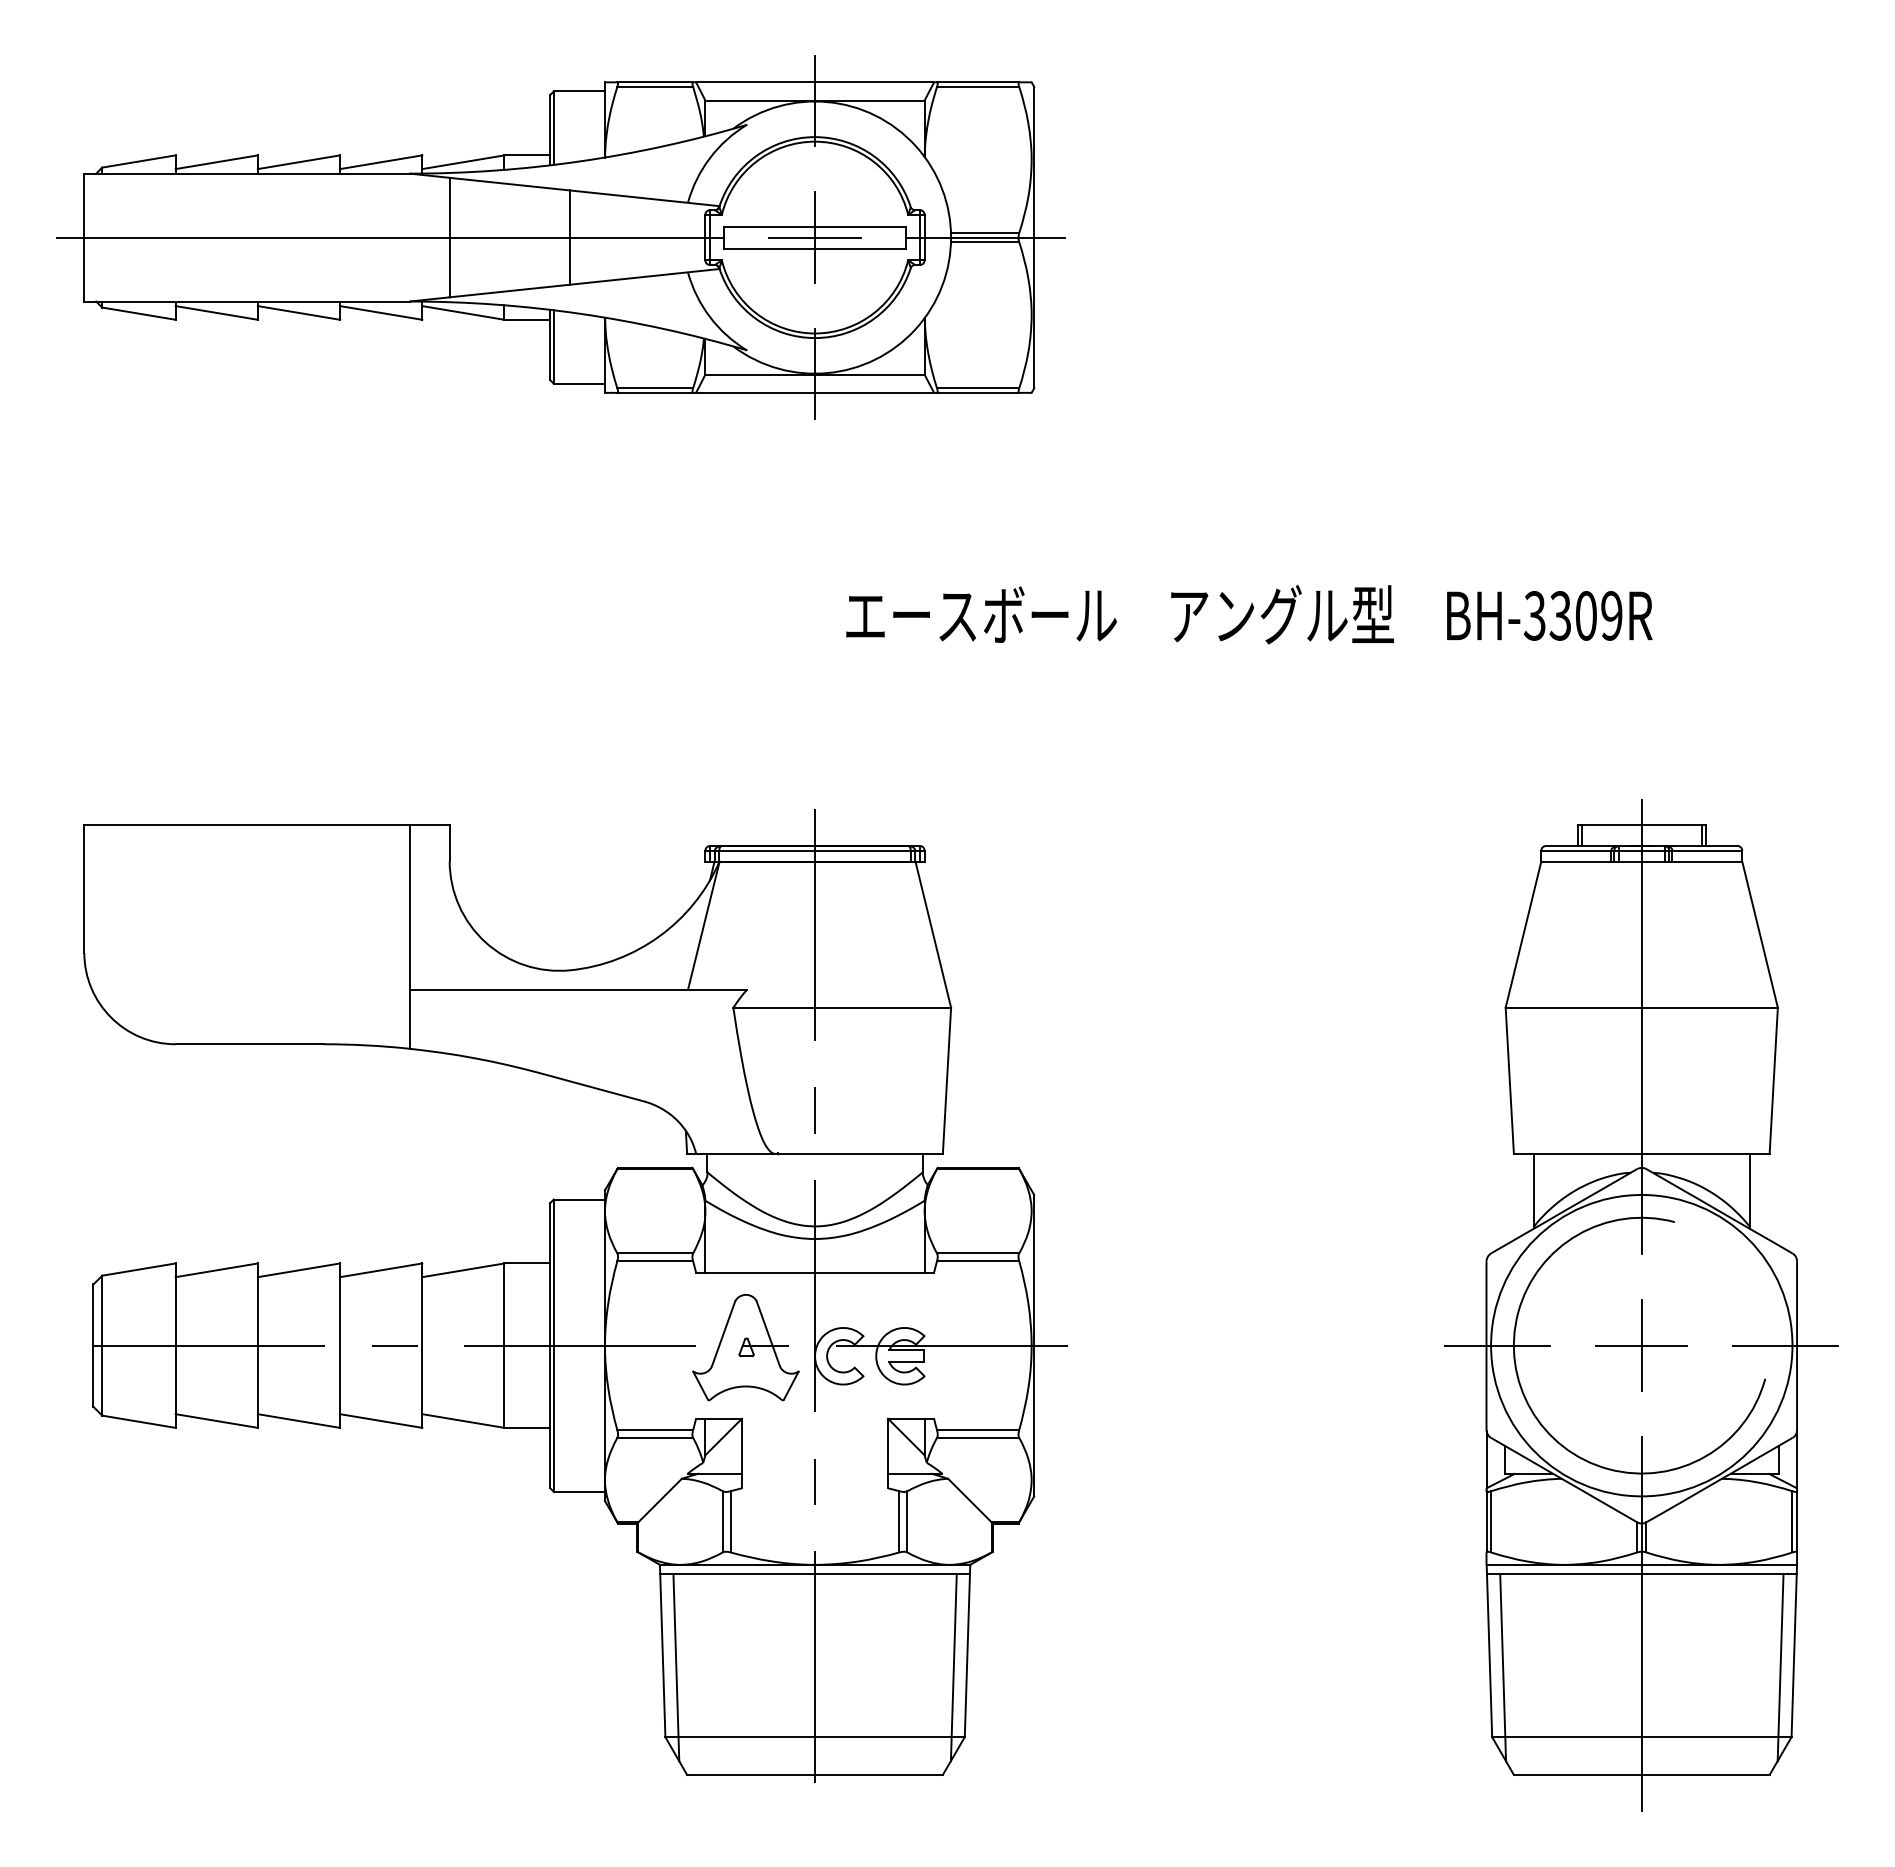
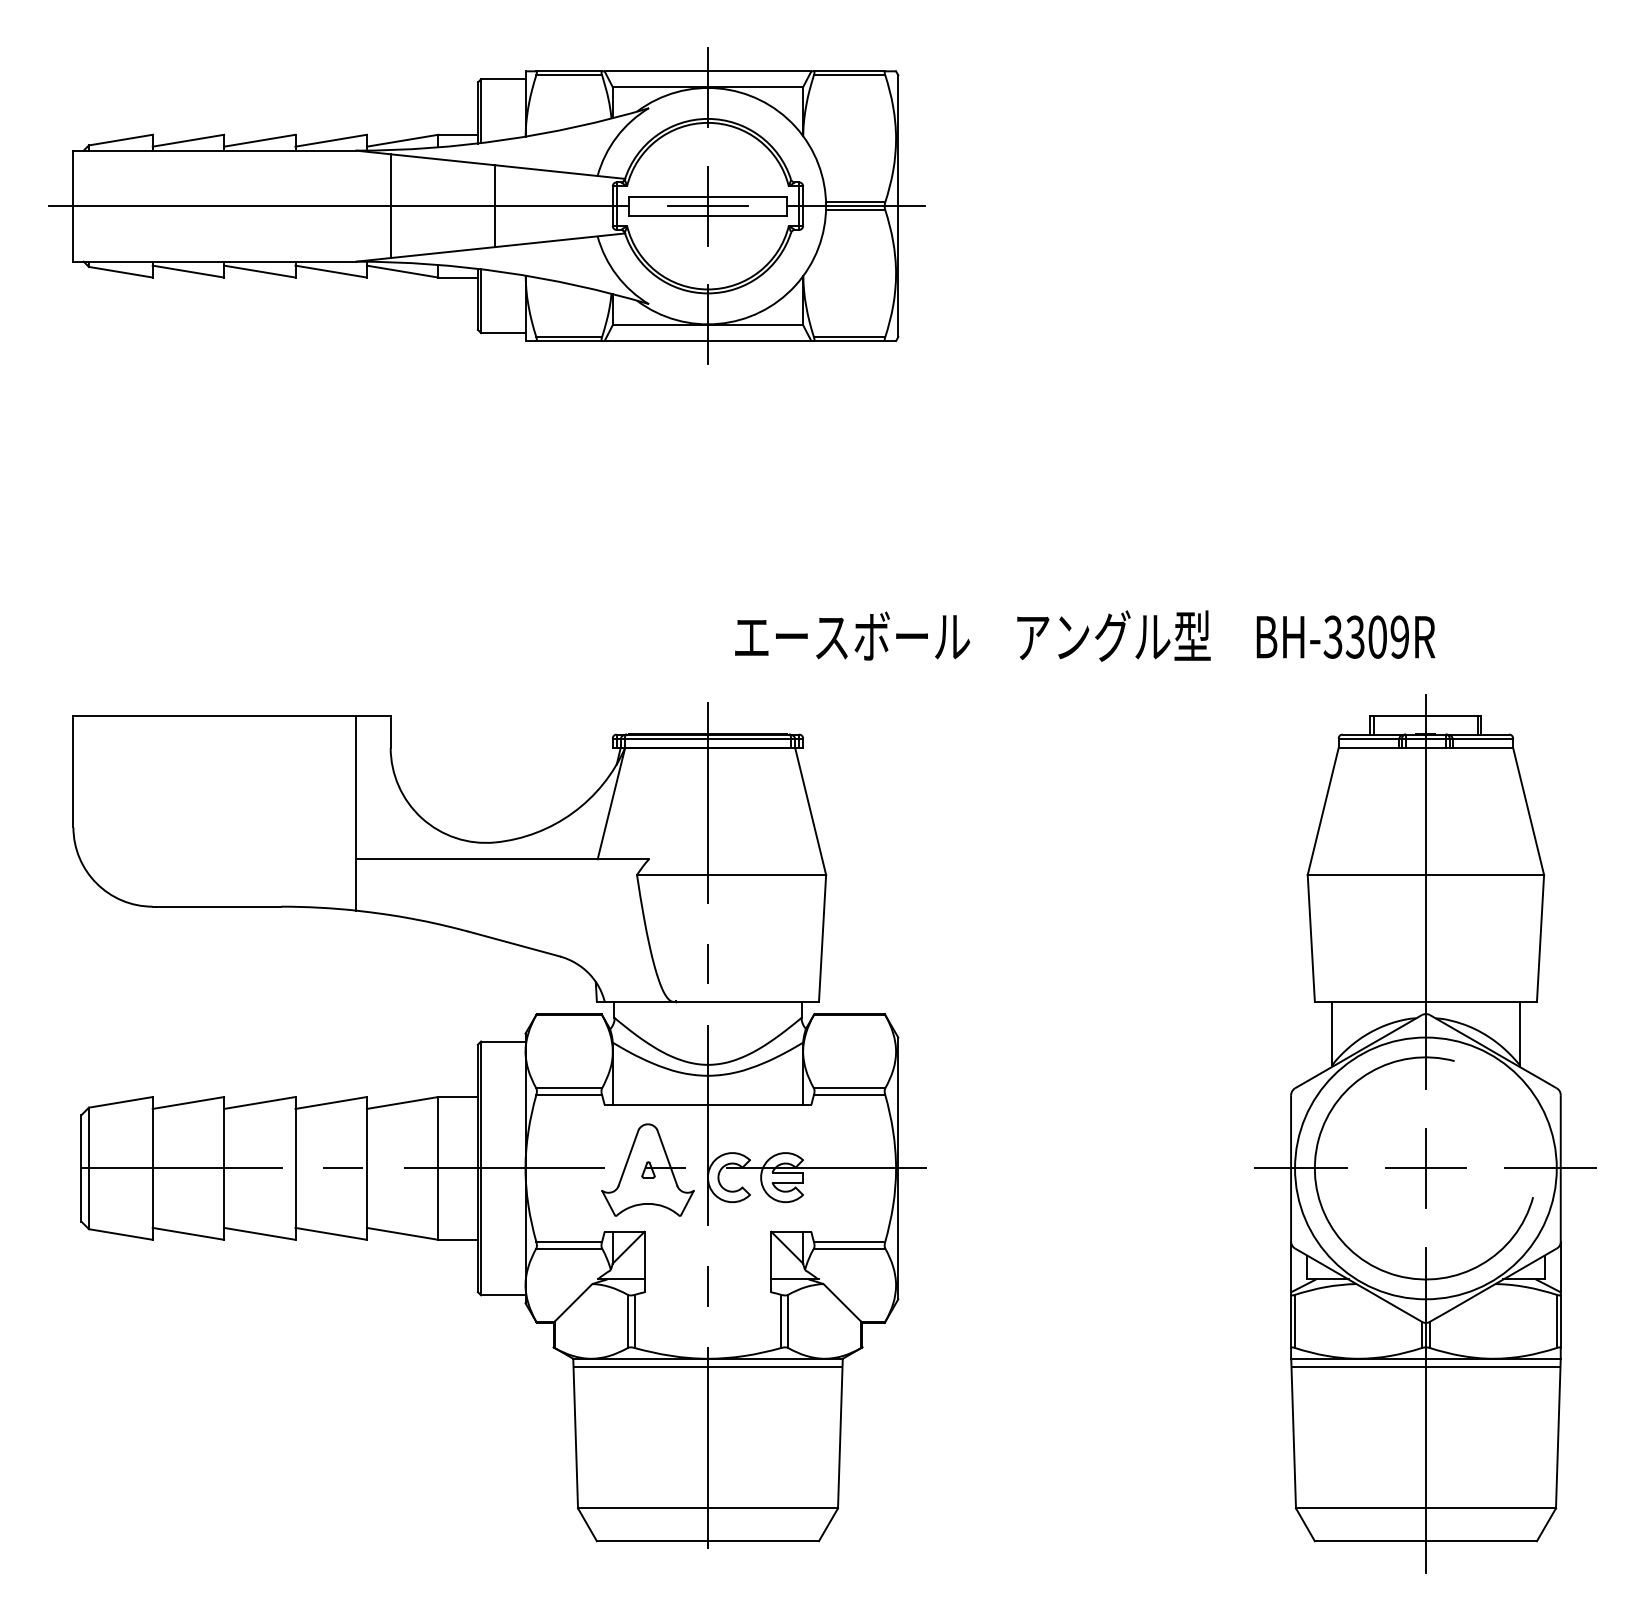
text: (1249, 614) -> (1085, 635), moved
line: (676, 1667) -> (587, 1447), removed
line: (953, 1667) -> (828, 1447), removed
line: (1503, 1667) -> (1305, 1447), removed
line: (1780, 1667) -> (1546, 1447), removed

